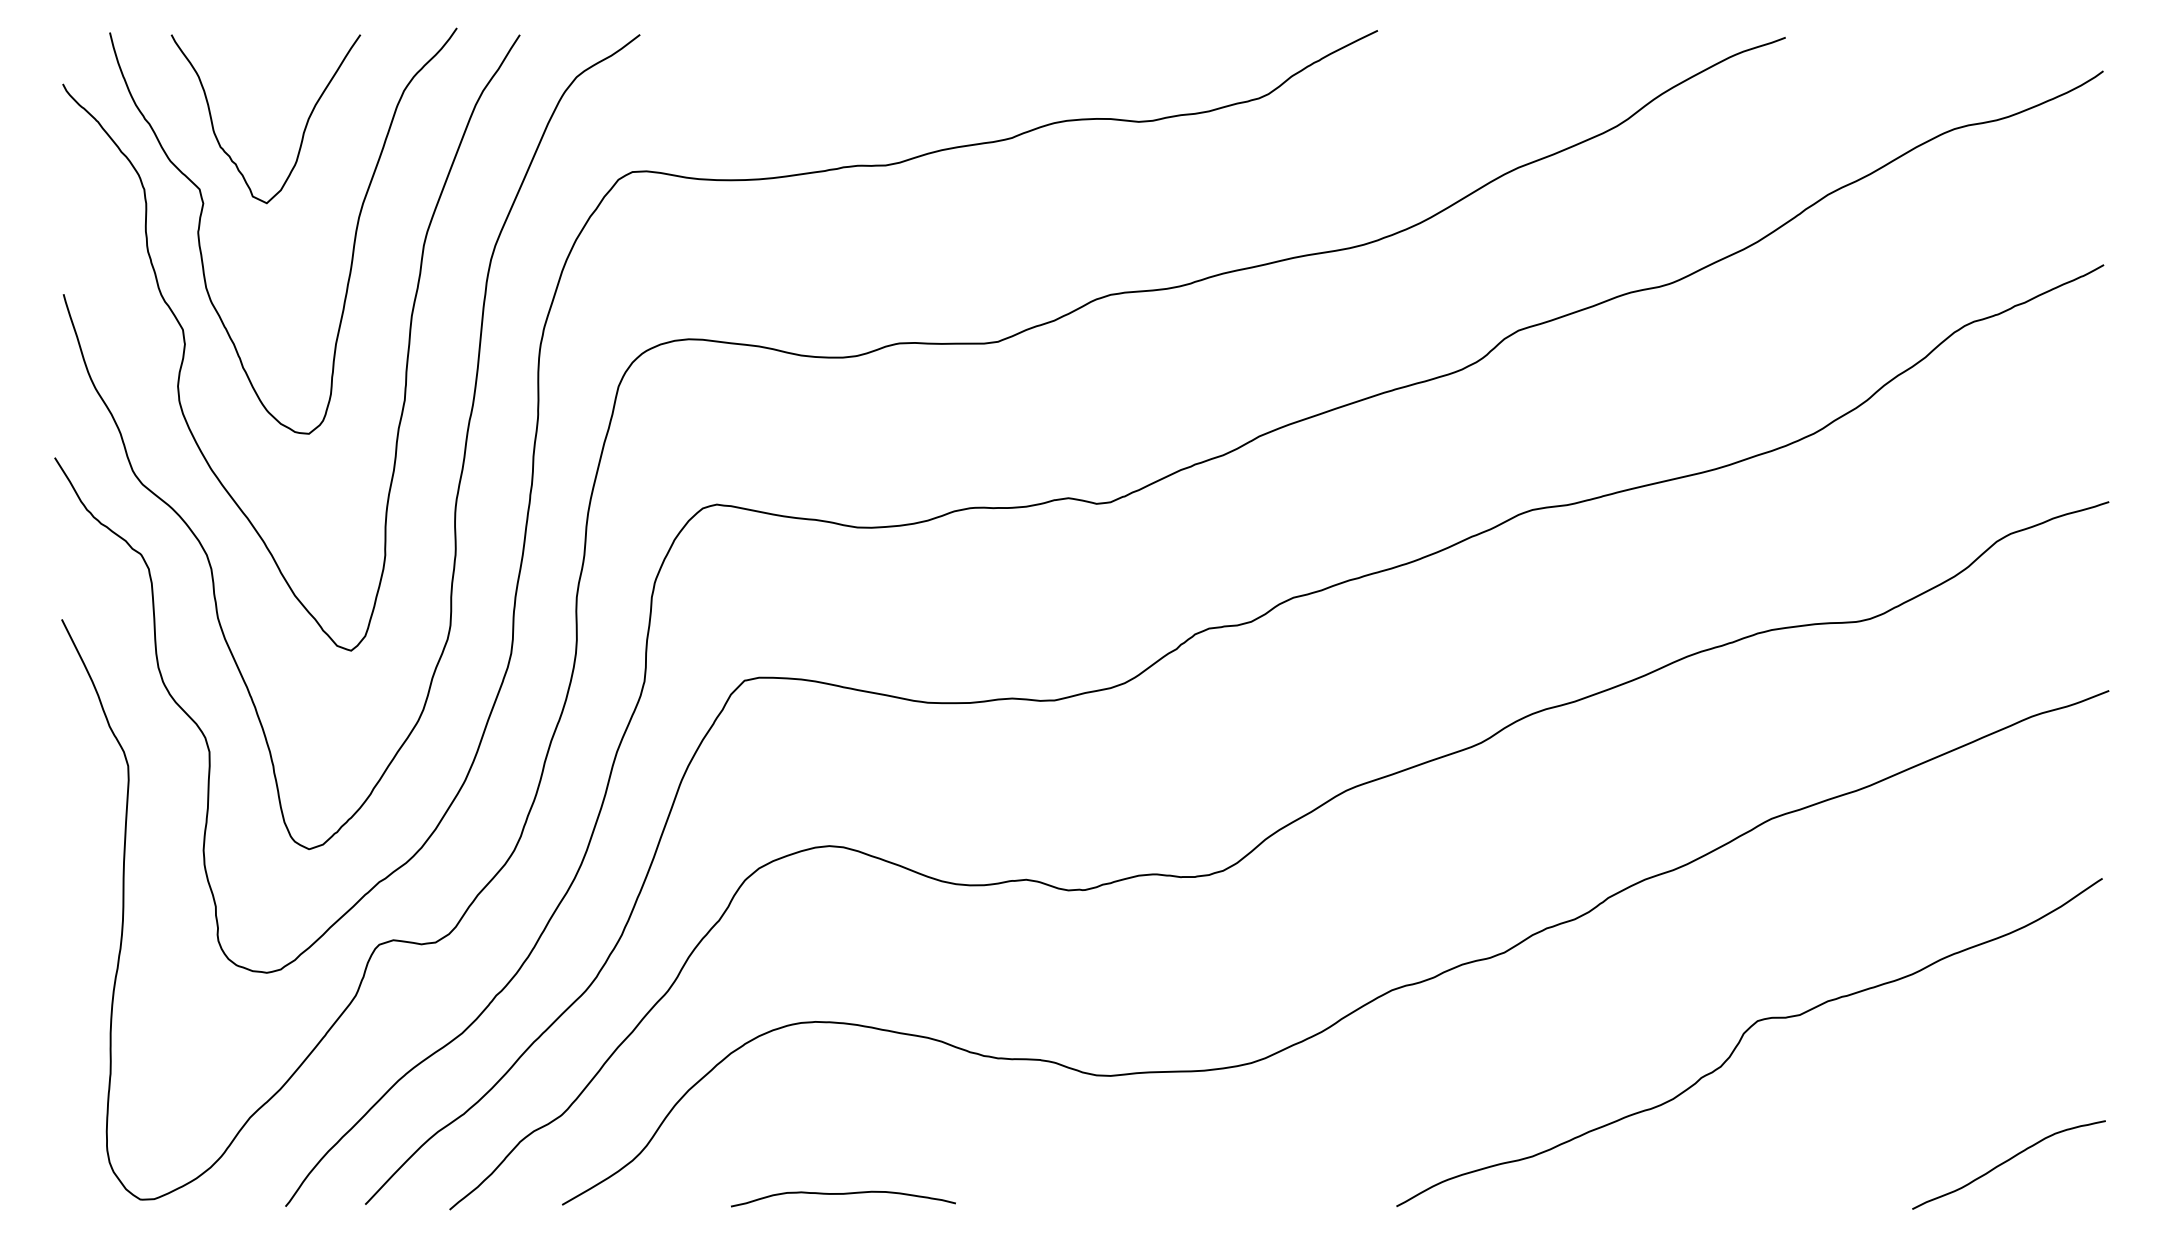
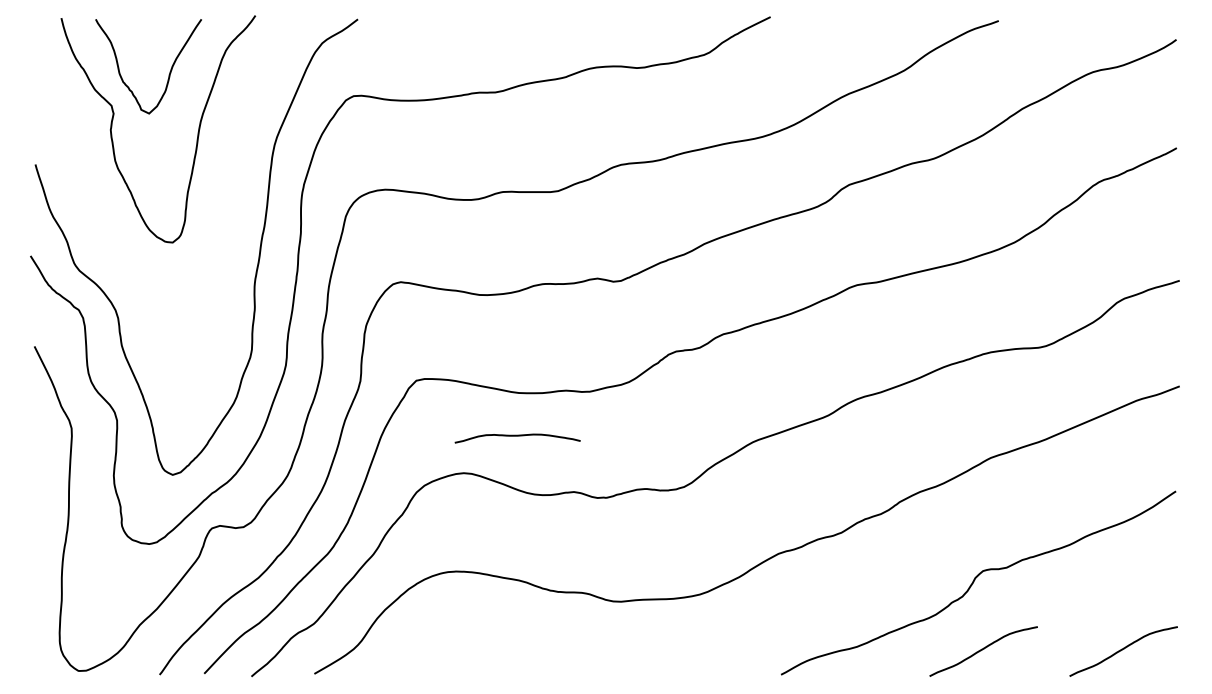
curve: (186, 342) -> (104, 191), removed
curve: (1756, 1163) -> (982, 650), added
curve: (843, 1195) -> (517, 436), moved

